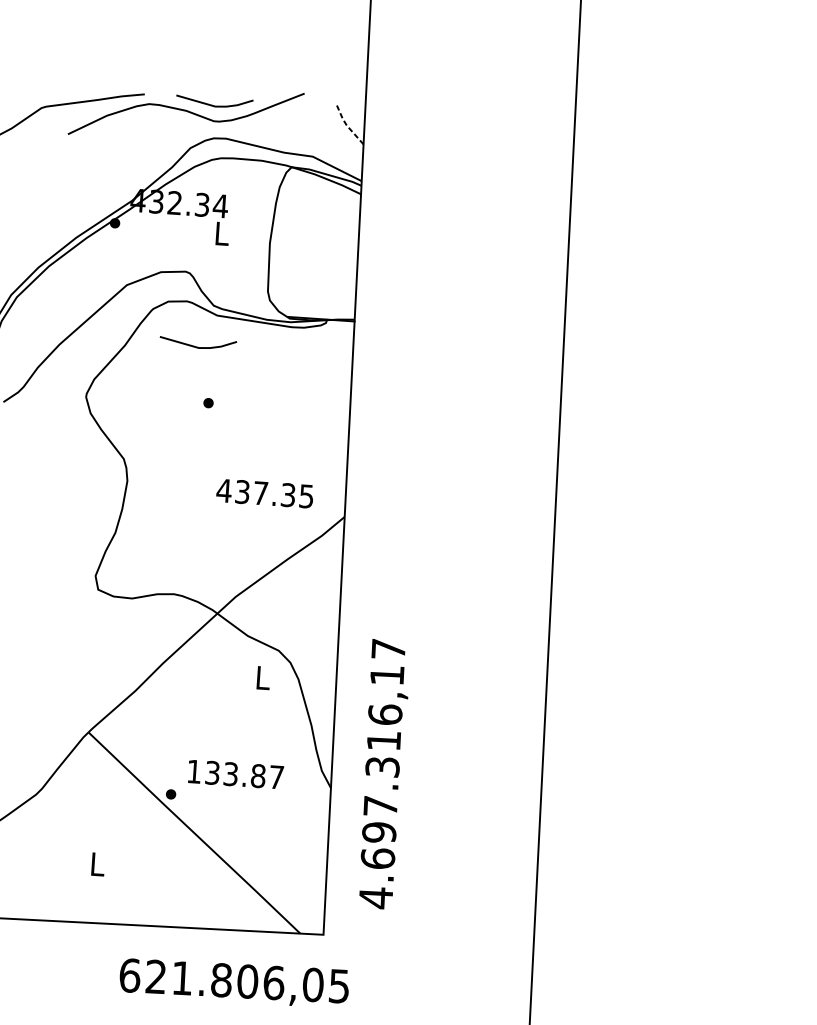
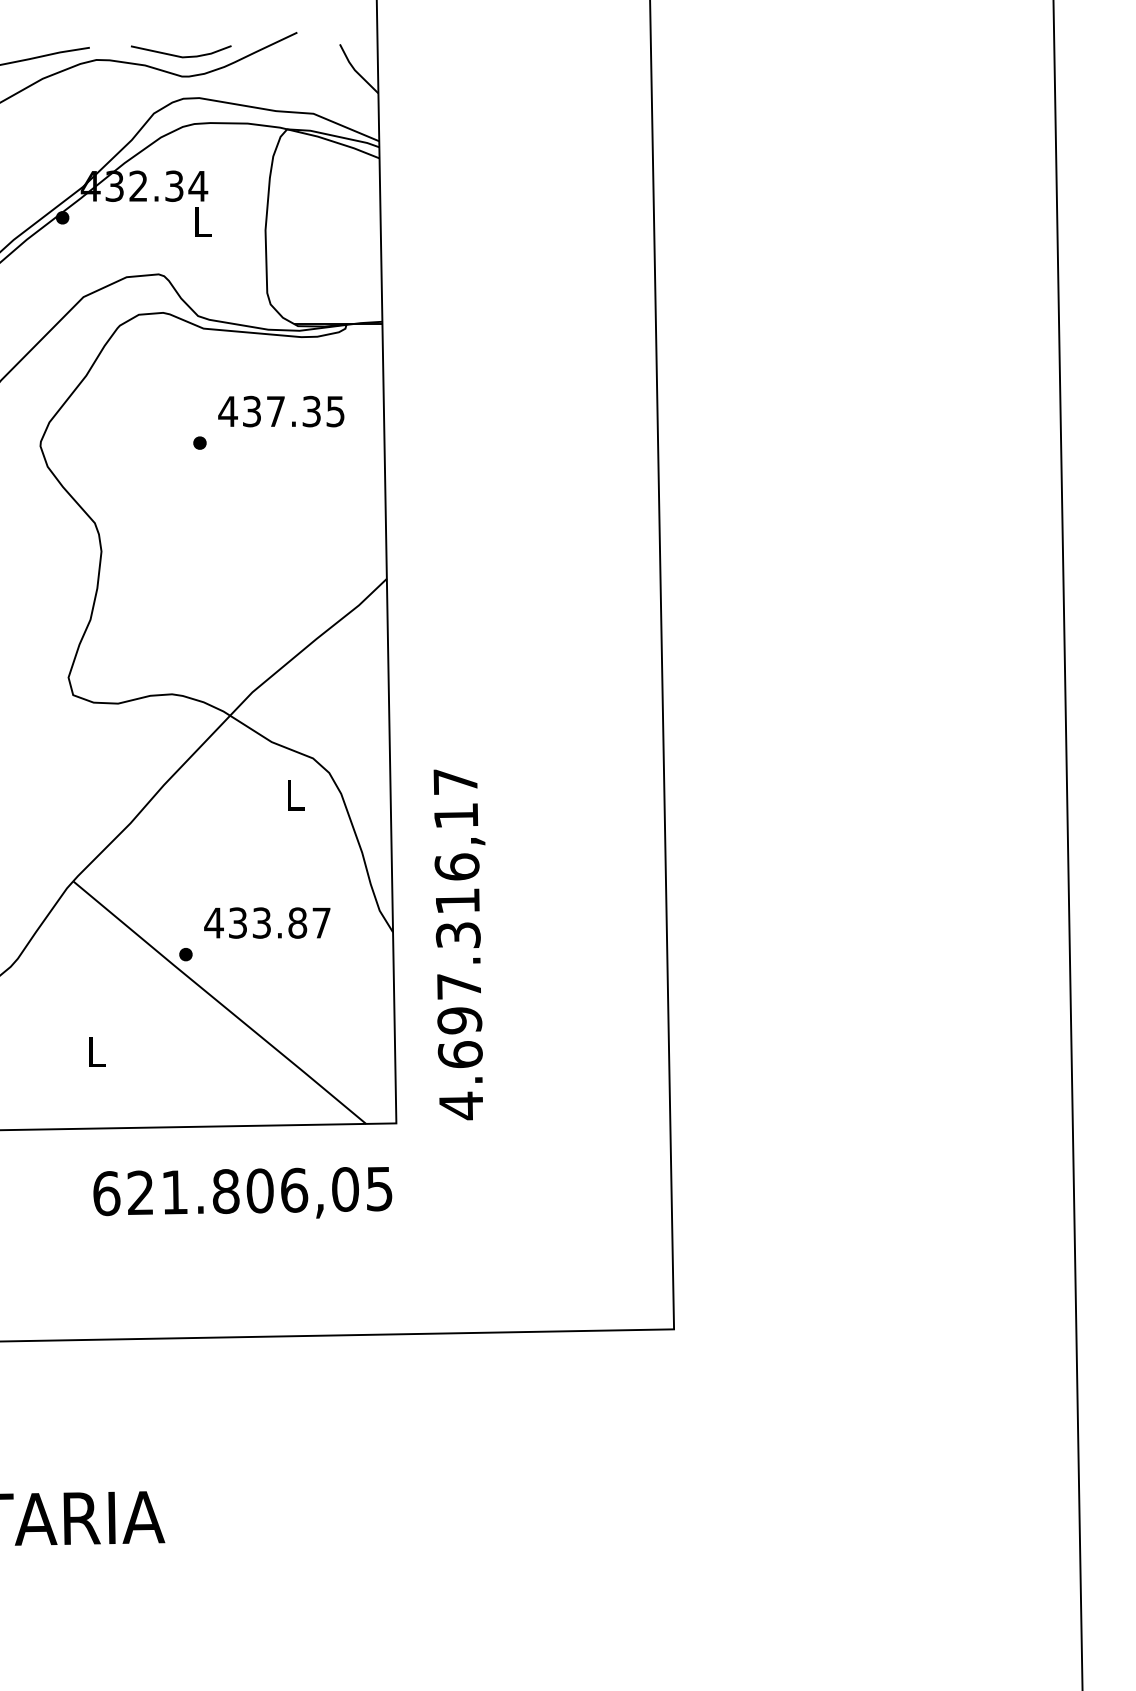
line: (346, 125) -> (354, 70), dashed -> solid
line: (196, 346) -> (179, 370), removed
text: (265, 493) -> (281, 411), moved
text: (193, 771) -> (213, 922), 133.87 -> 433.87
text: (383, 774) -> (459, 944), moved
text: (234, 981) -> (242, 1192), moved

